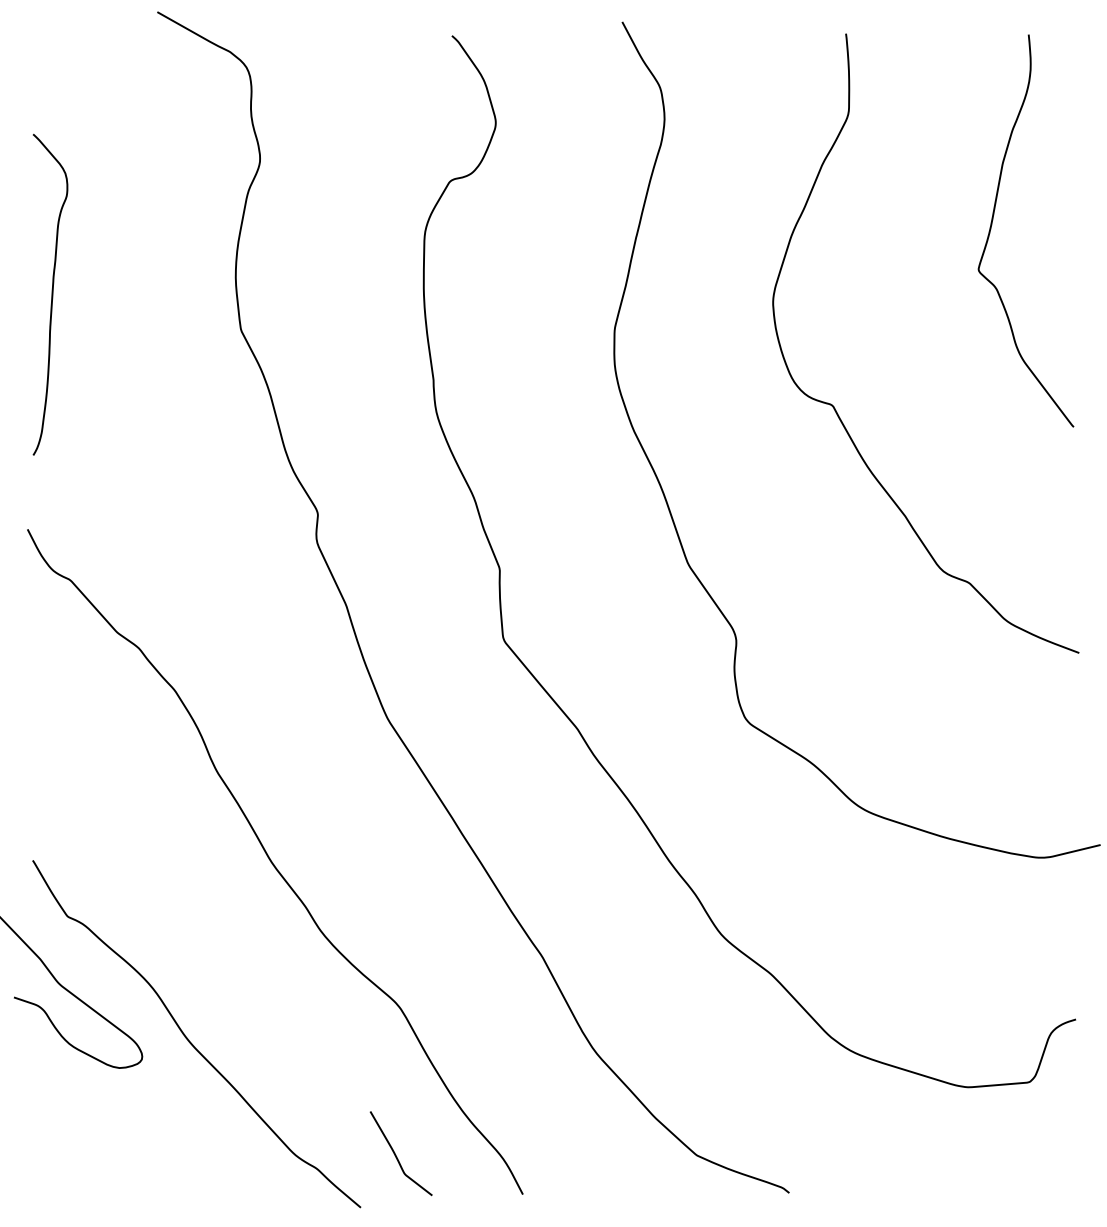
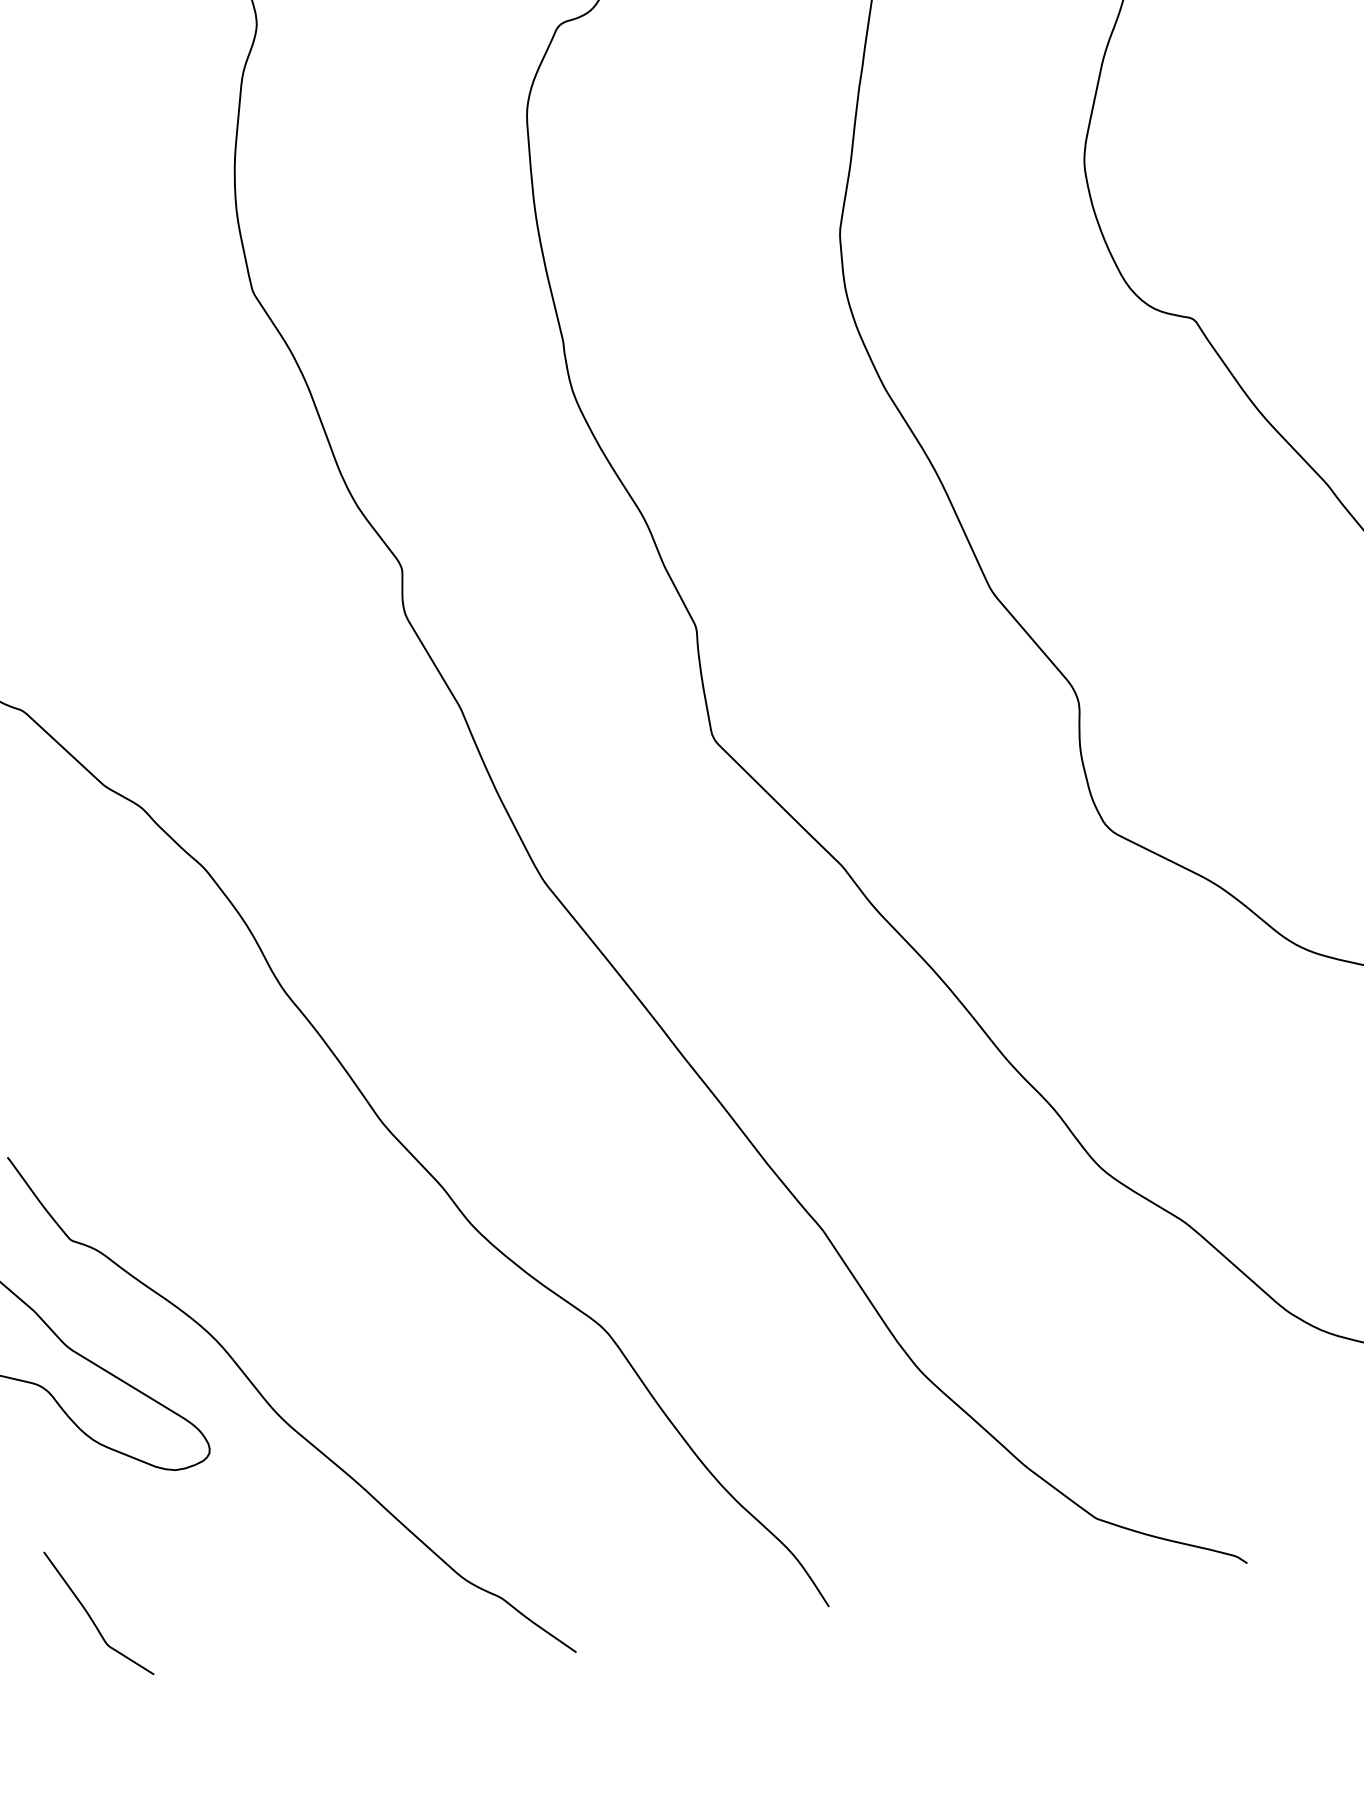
curve: (396, 1154) -> (91, 1615), moved

